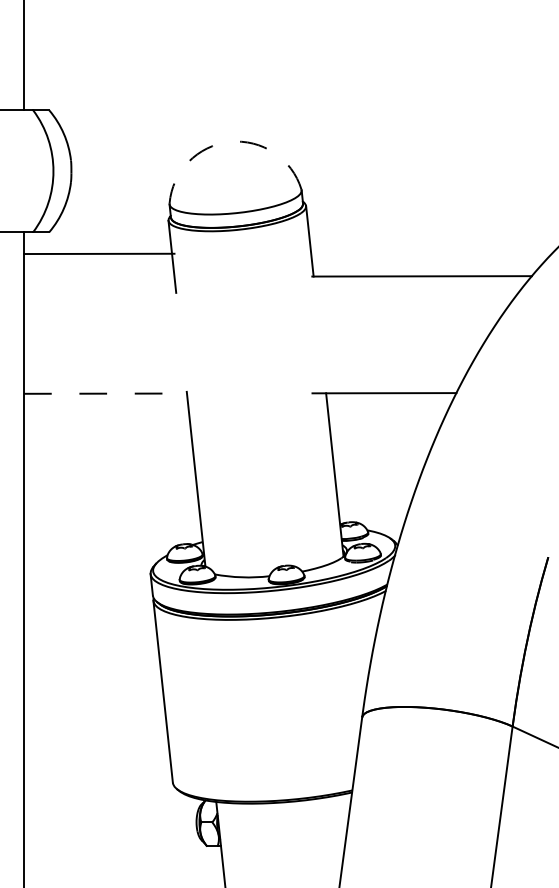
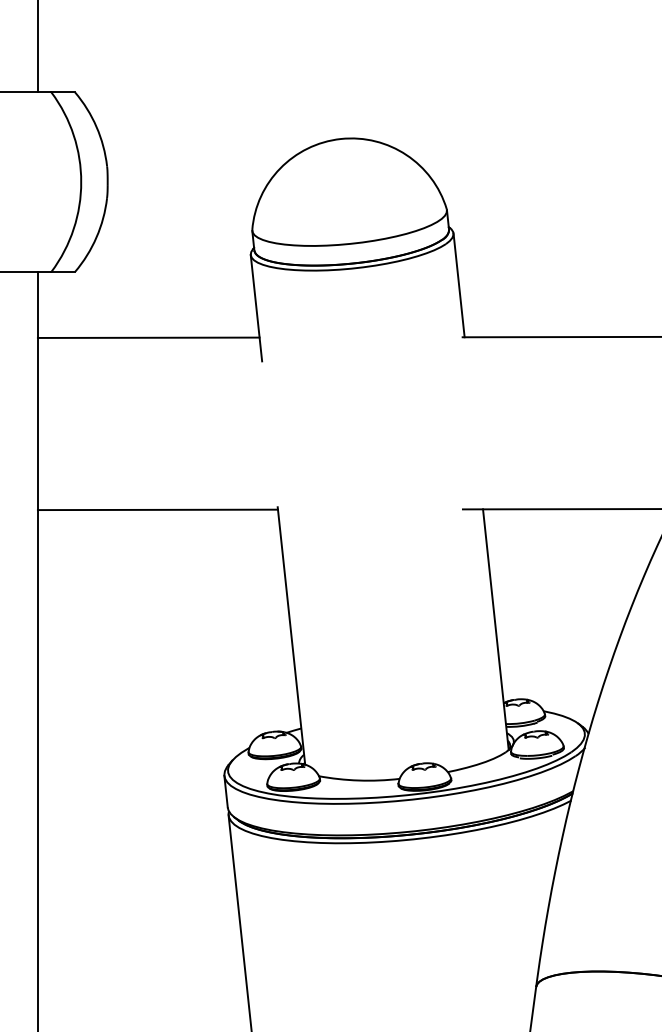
arc: (229, 142) -> (340, 139), dashed -> solid
line: (99, 253) -> (149, 337), moved
line: (106, 393) -> (159, 509), dashed -> solid

